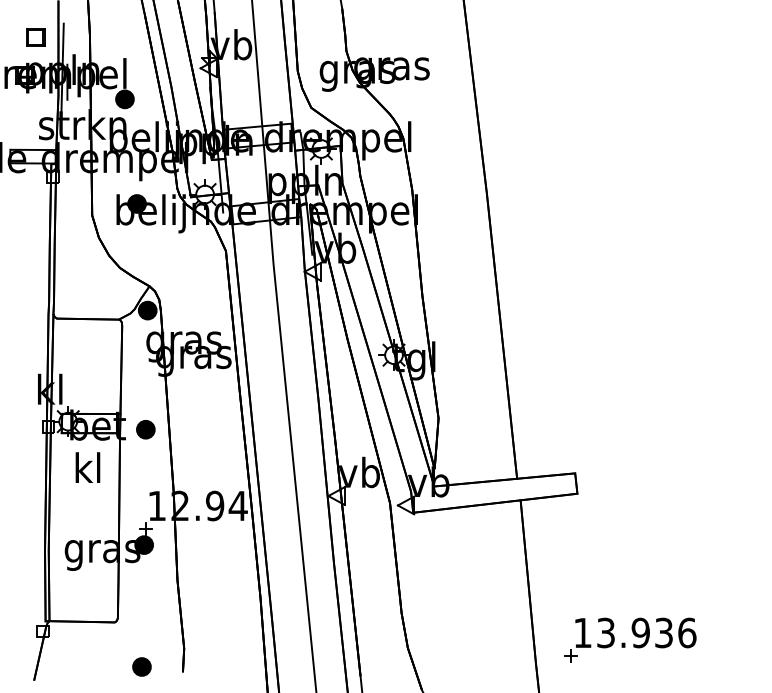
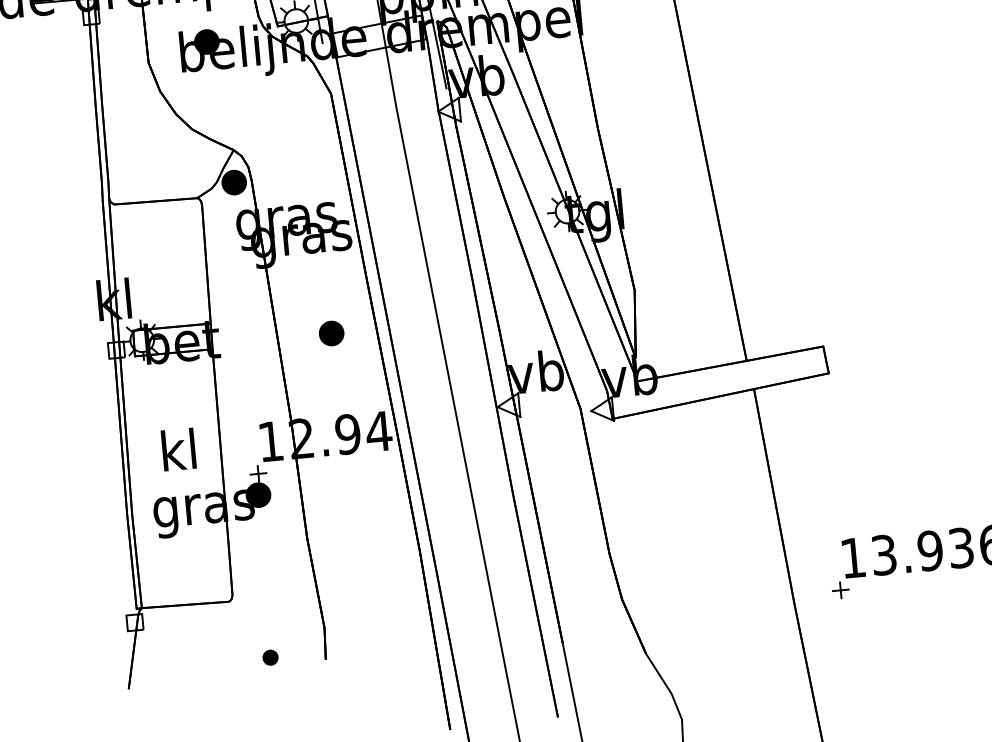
part: (145, 429) -> (331, 333), moved
text: (87, 467) -> (178, 449), moved
part: (141, 666) -> (269, 657), size x0.6

